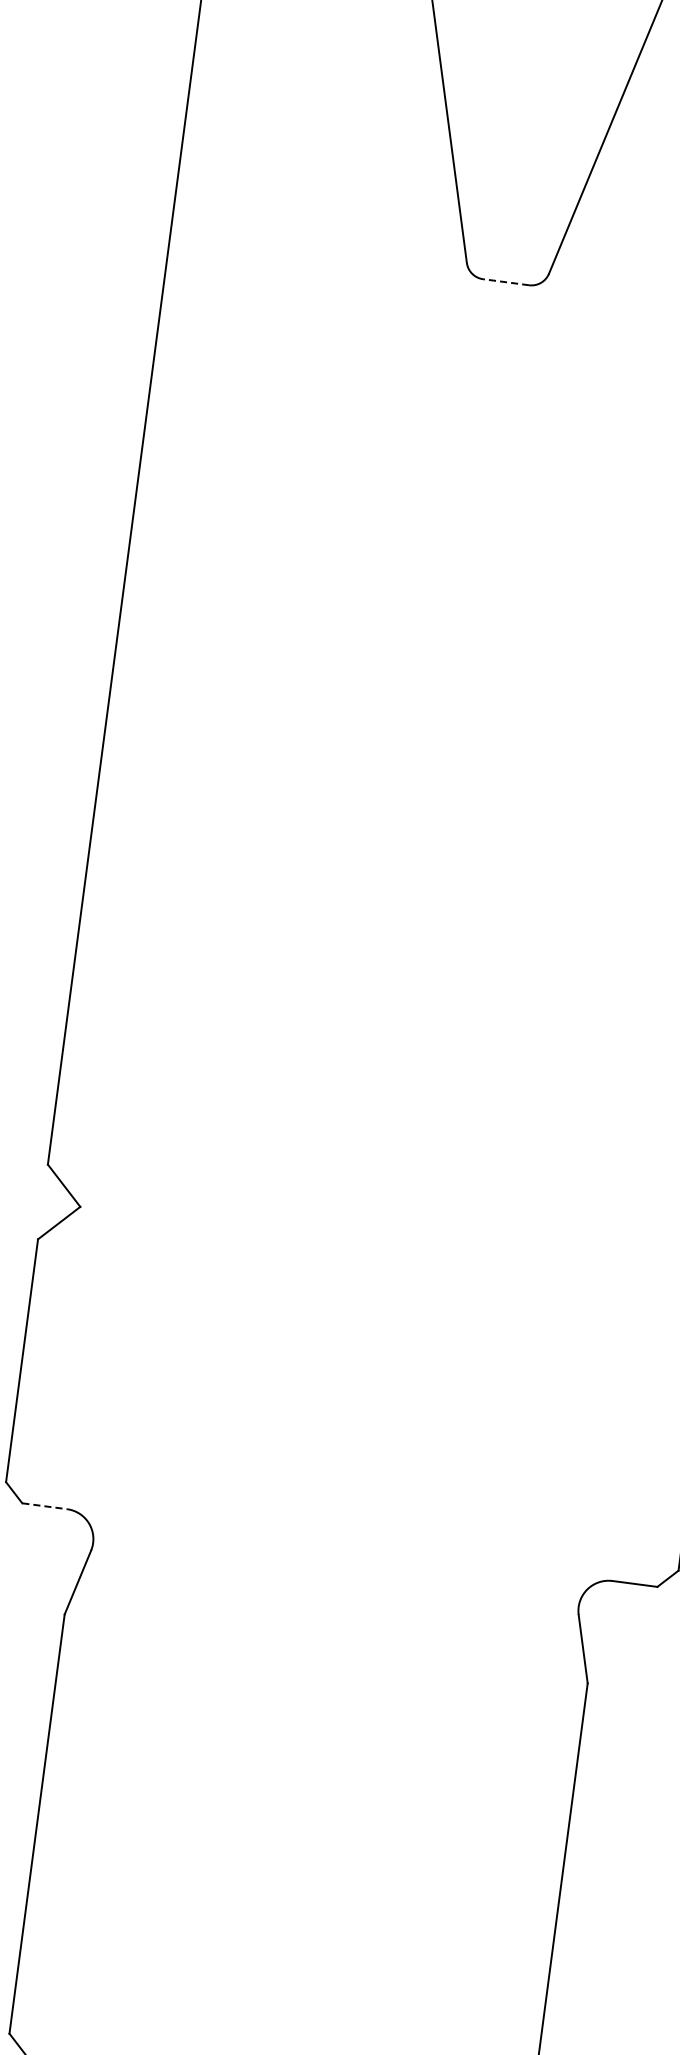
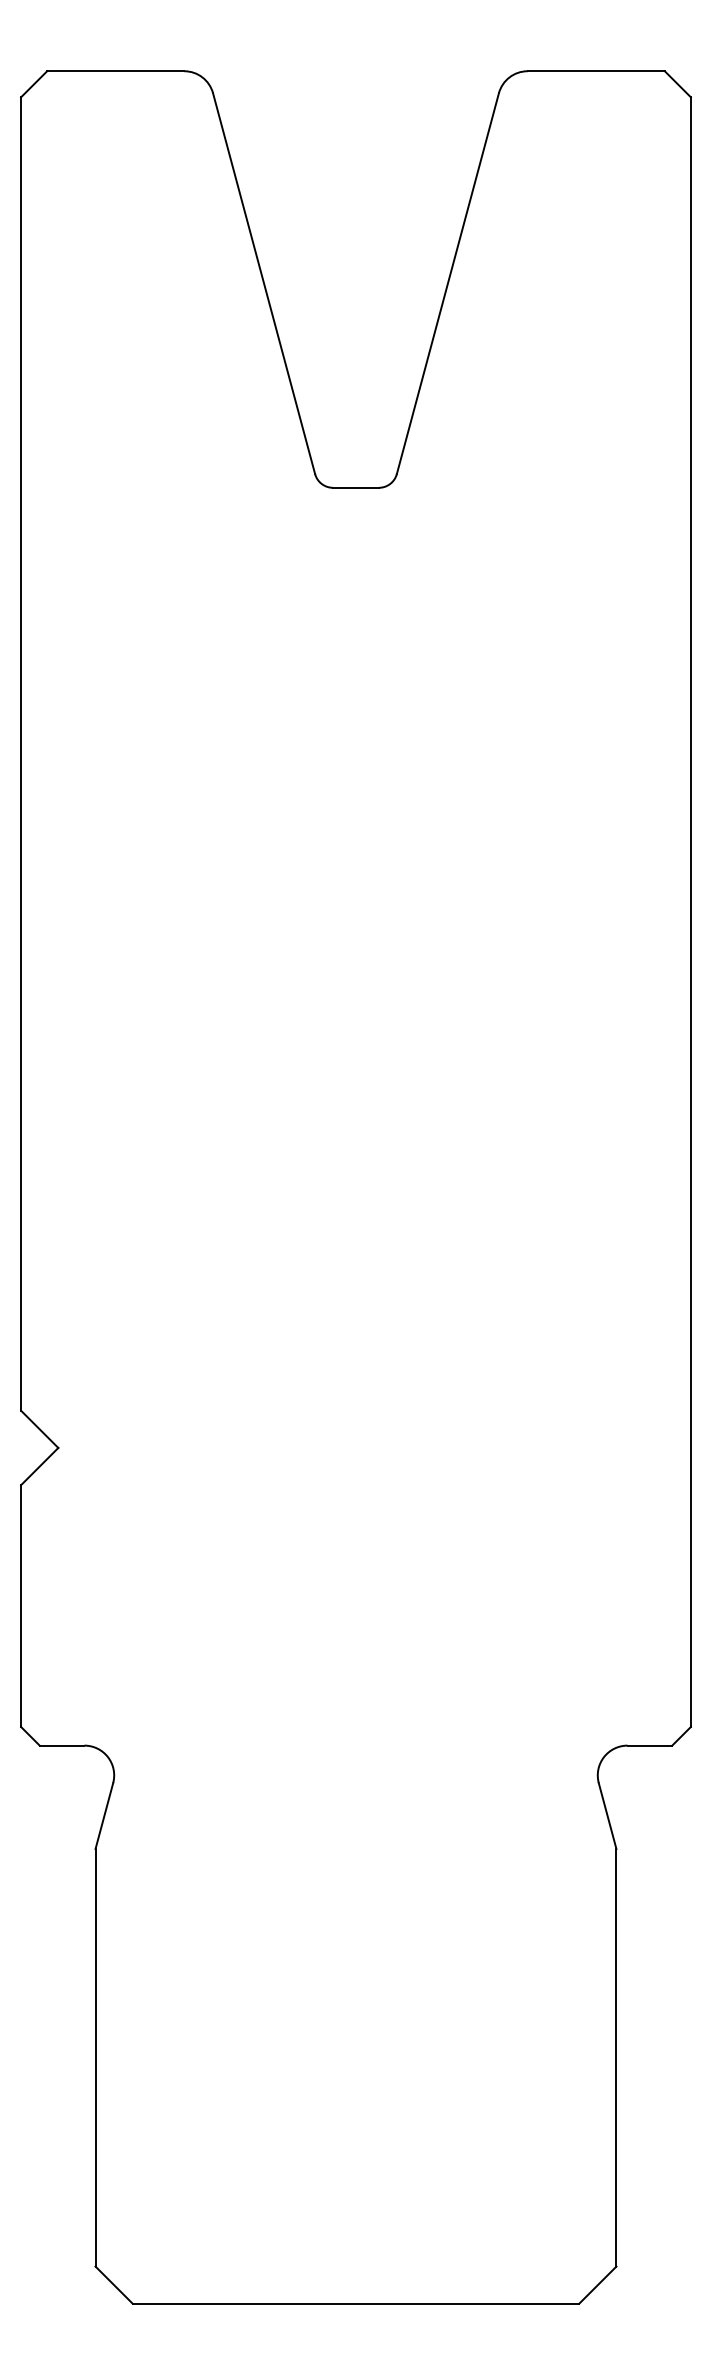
line: (506, 281) -> (356, 487), dashed -> solid
line: (45, 1506) -> (62, 1745), dashed -> solid

